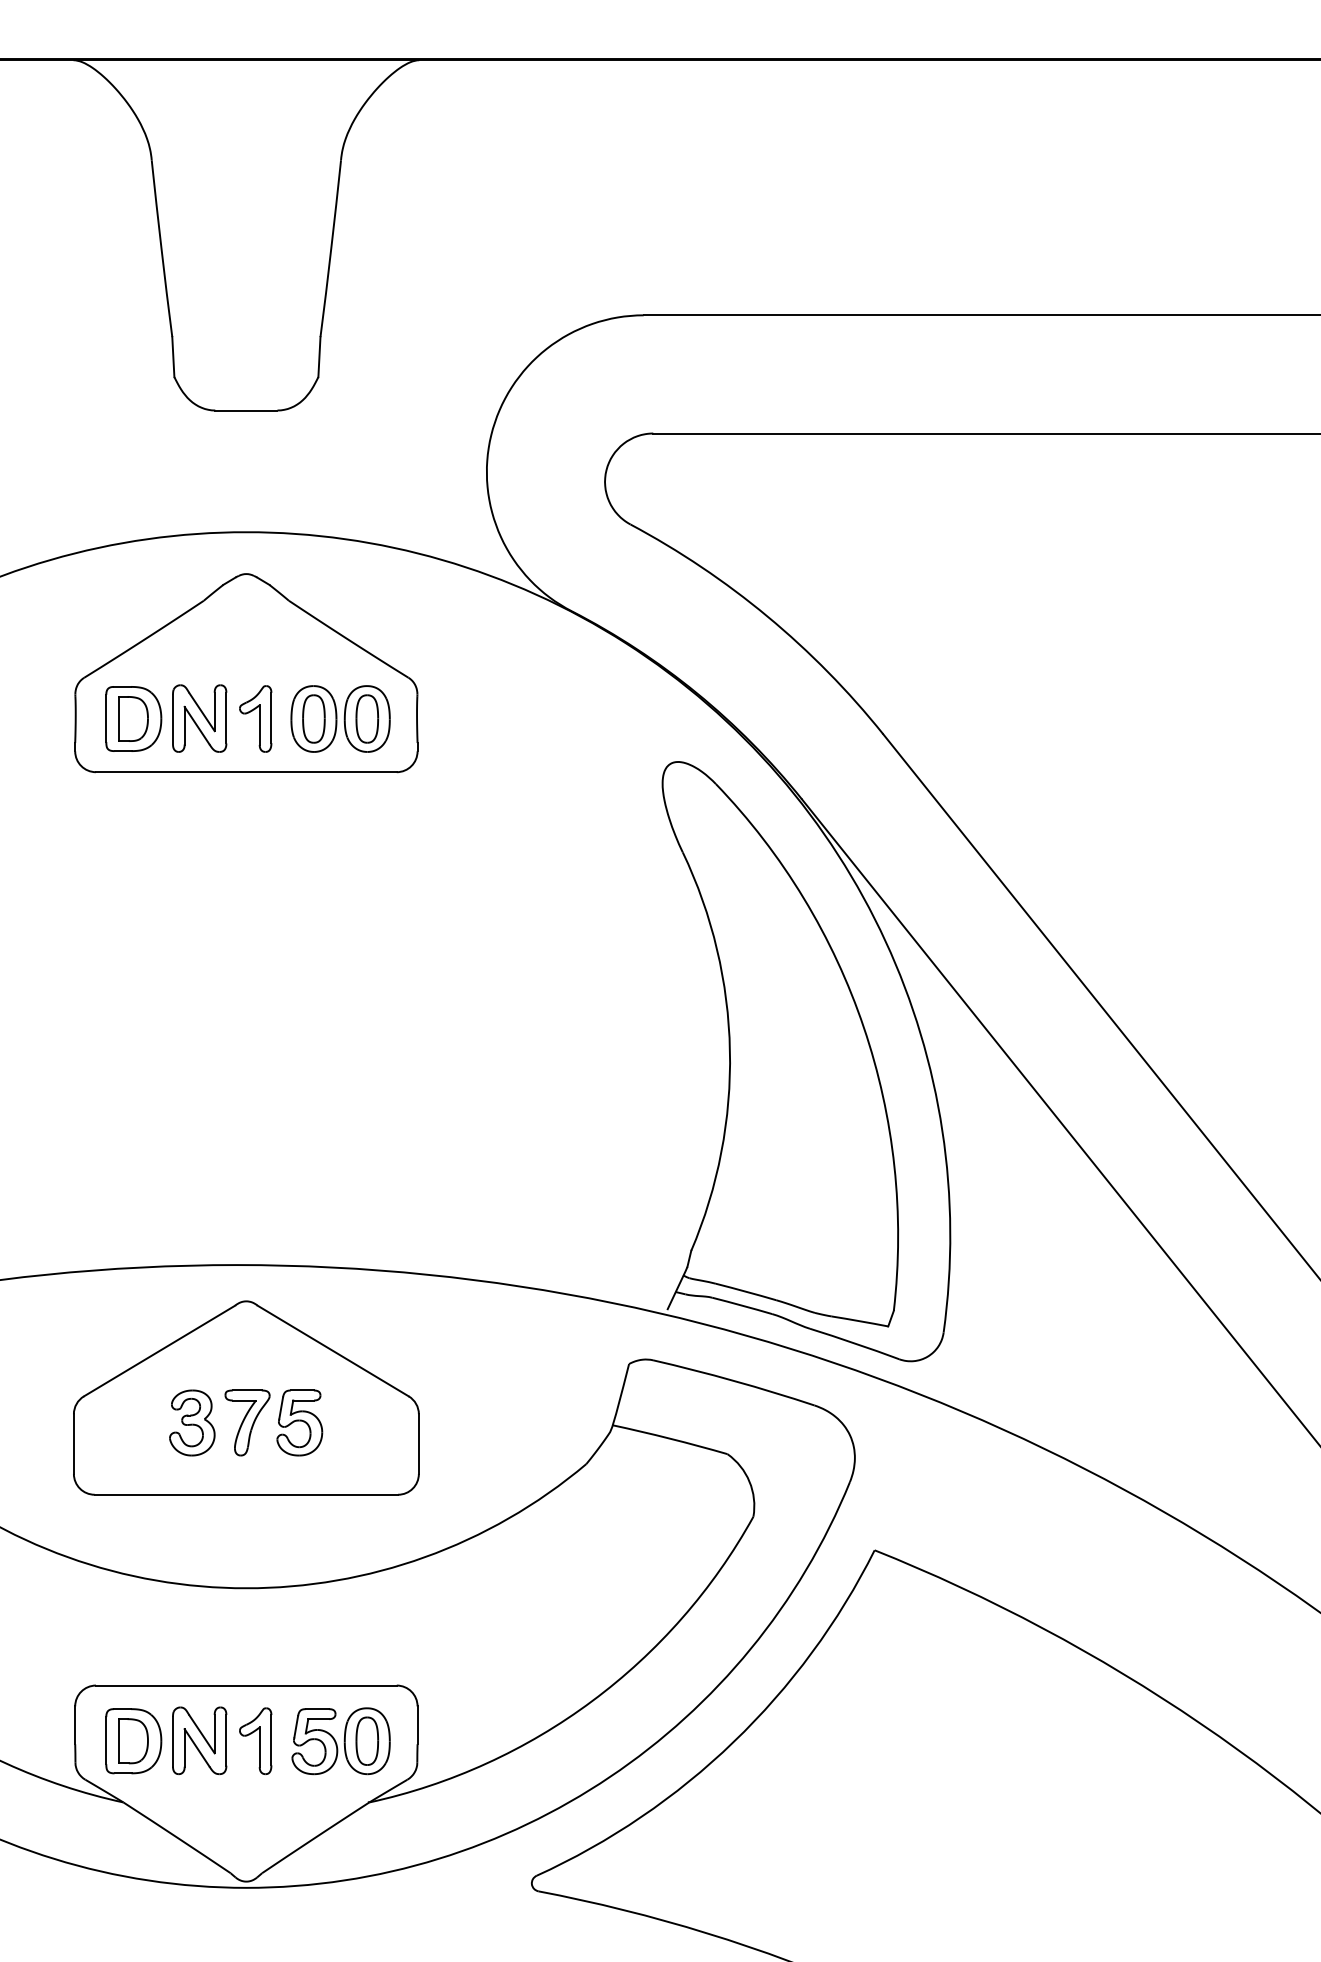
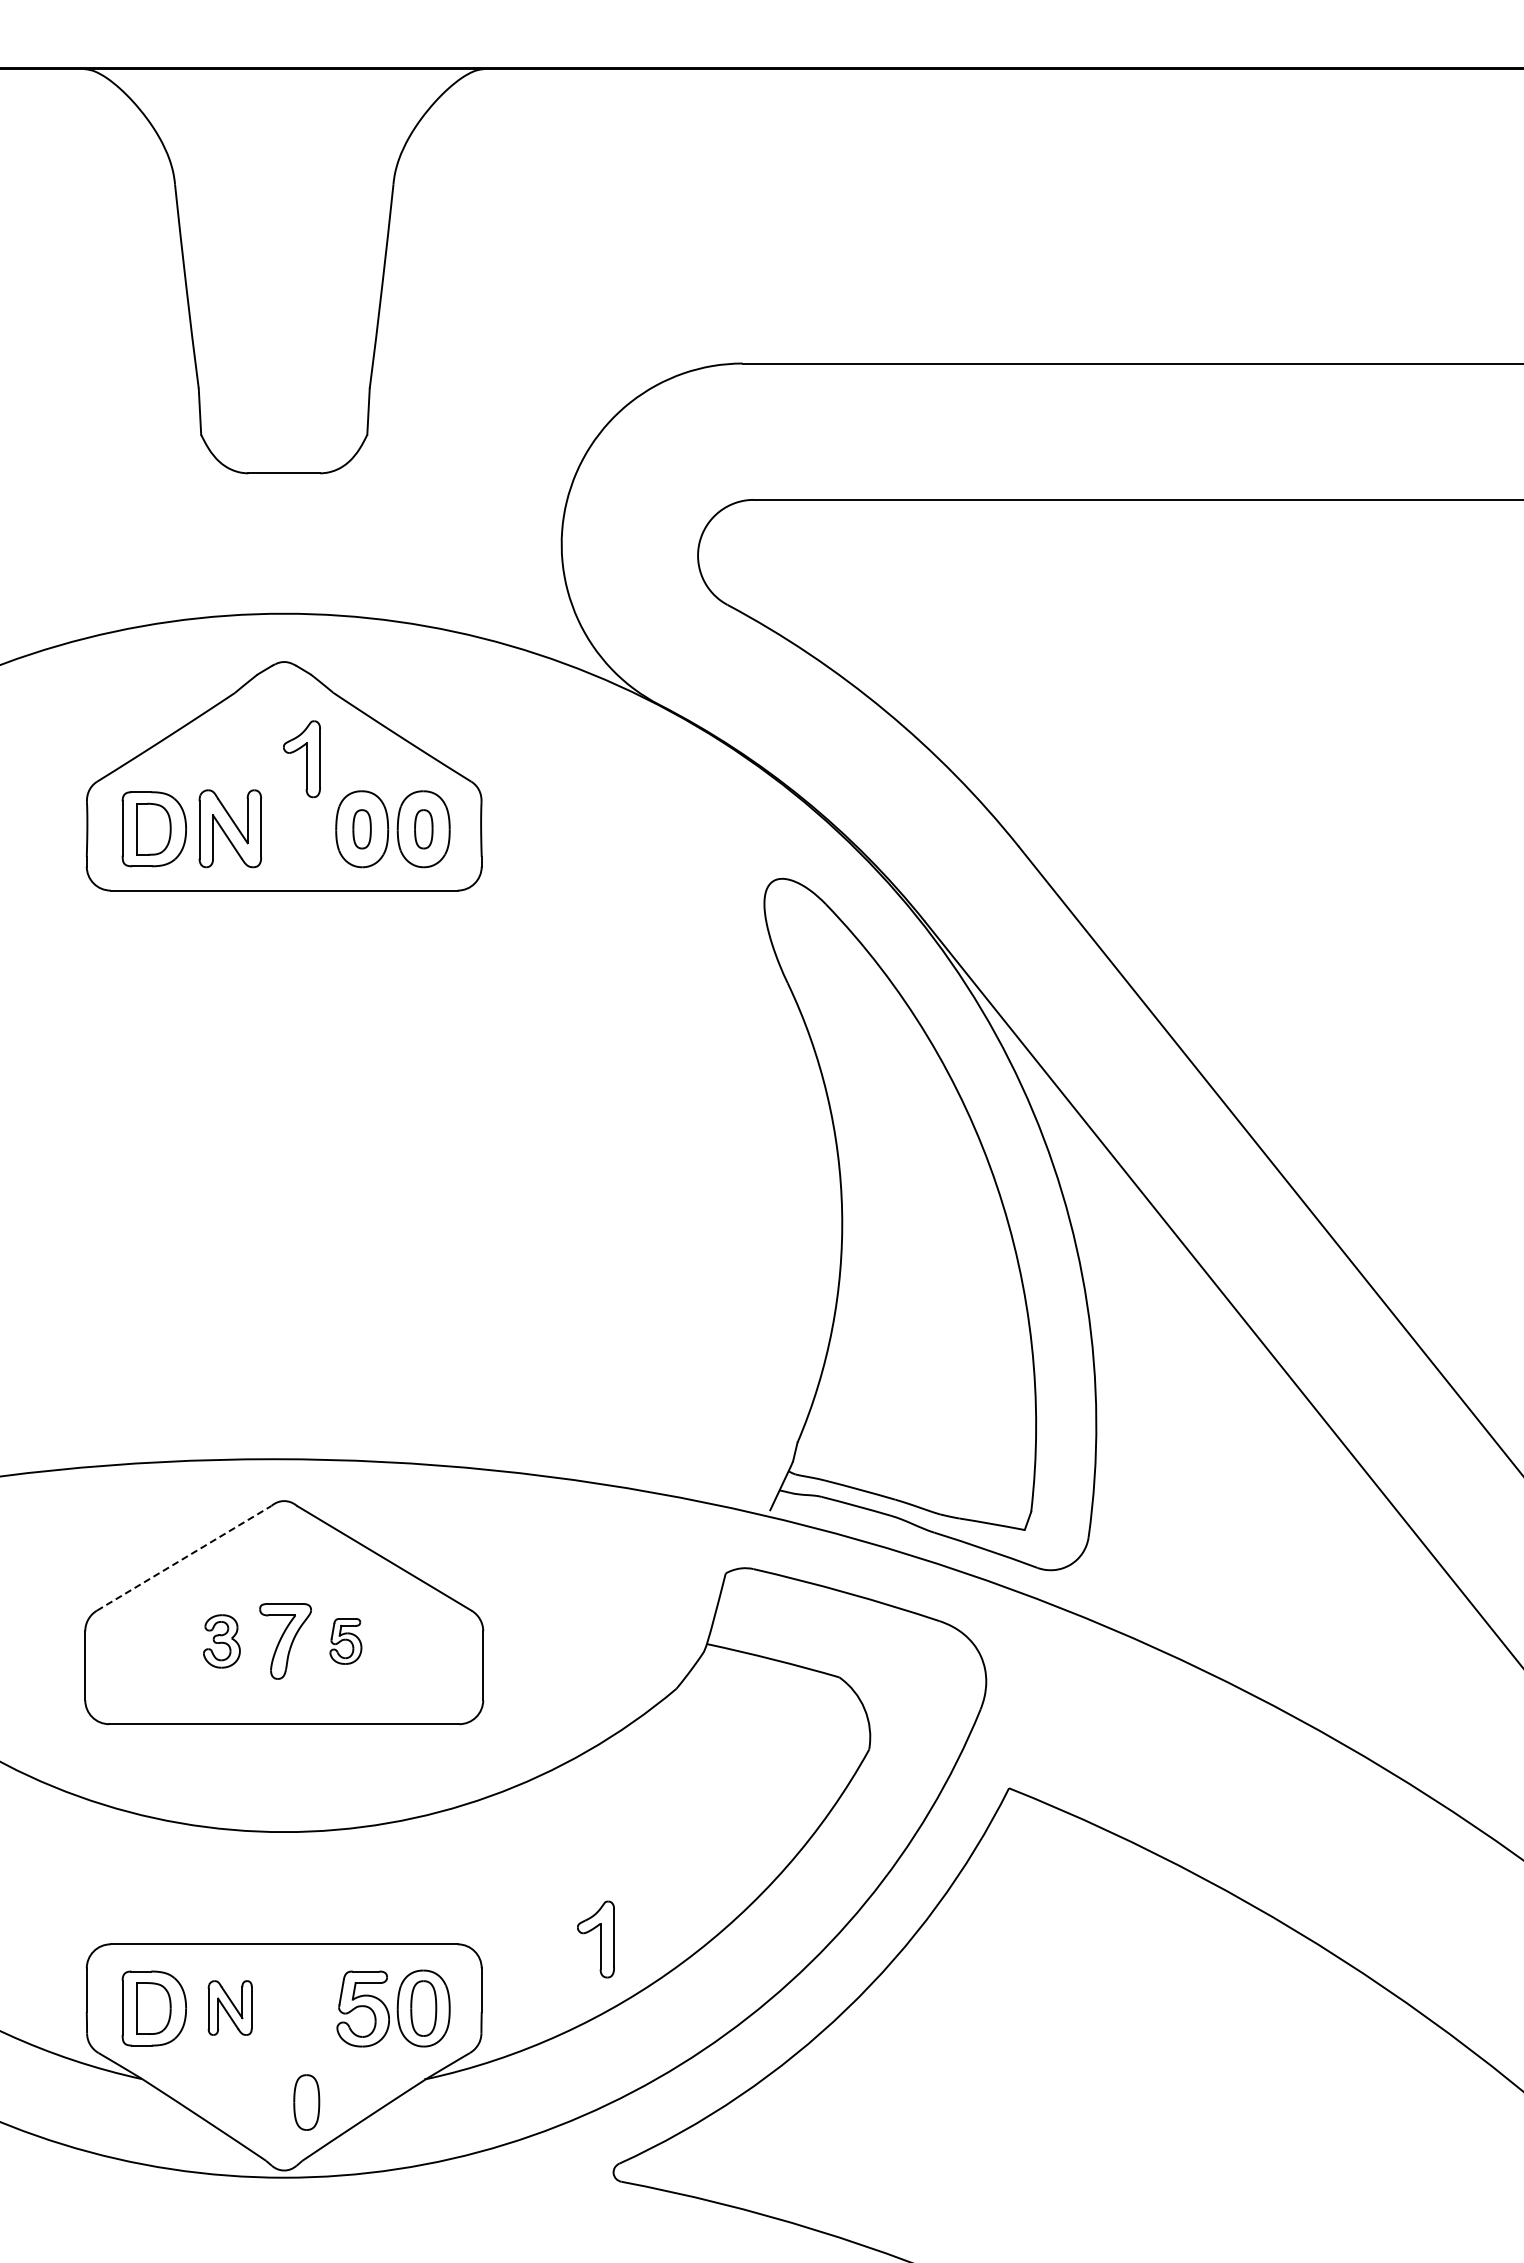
part: (255, 719) -> (301, 759), moved
part: (313, 719) -> (361, 829), size x0.7
part: (367, 719) -> (423, 829), size x0.7
line: (159, 1351) -> (184, 1558), solid -> dashed
part: (191, 1423) -> (221, 1641), size x0.7
part: (299, 1423) -> (345, 1641), size x0.6
part: (198, 1740) -> (229, 2007), size x0.7
part: (255, 1741) -> (595, 1939), moved
part: (265, 1822) -> (306, 2102), added

